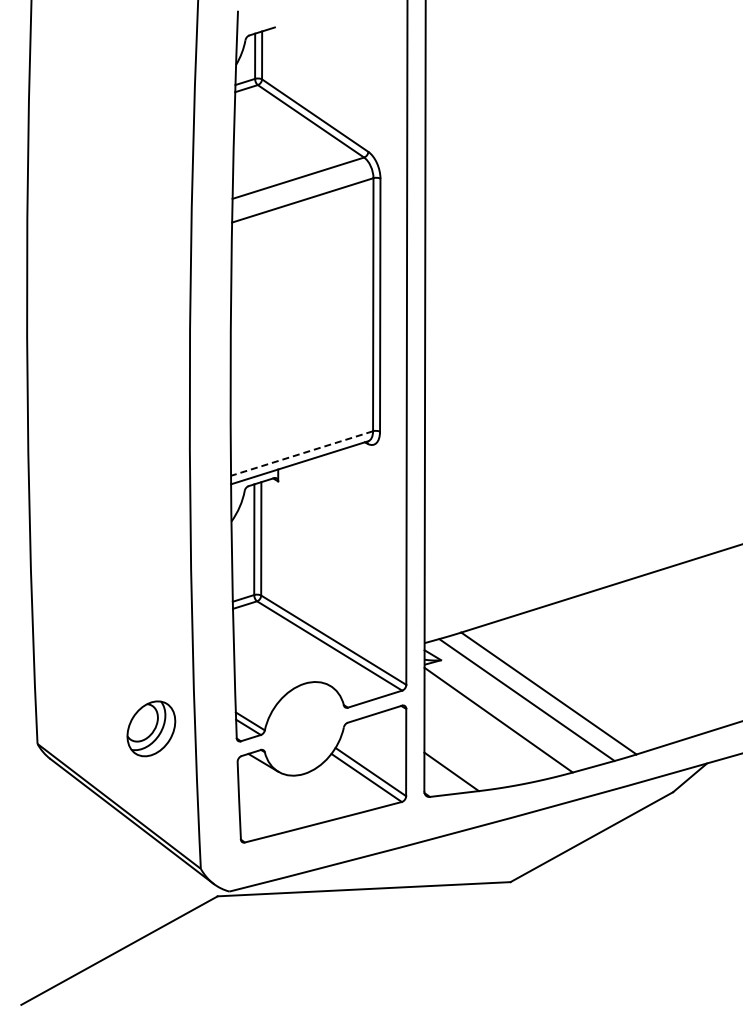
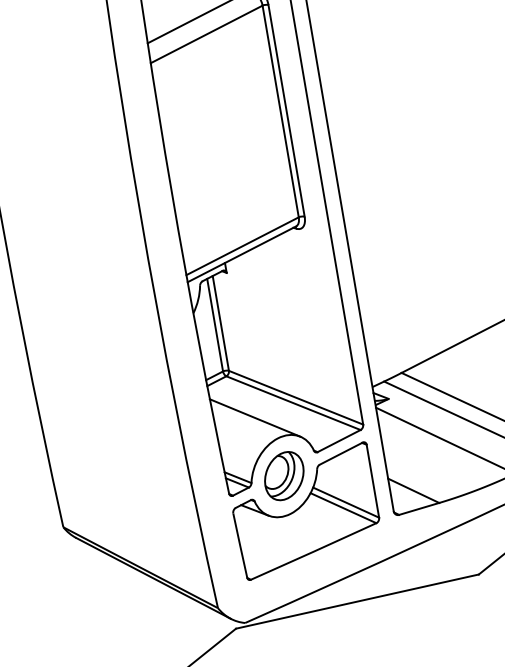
line: (301, 453) -> (242, 246), dashed -> solid
line: (281, 655) -> (254, 418), added
part: (151, 728) -> (284, 475), moved

